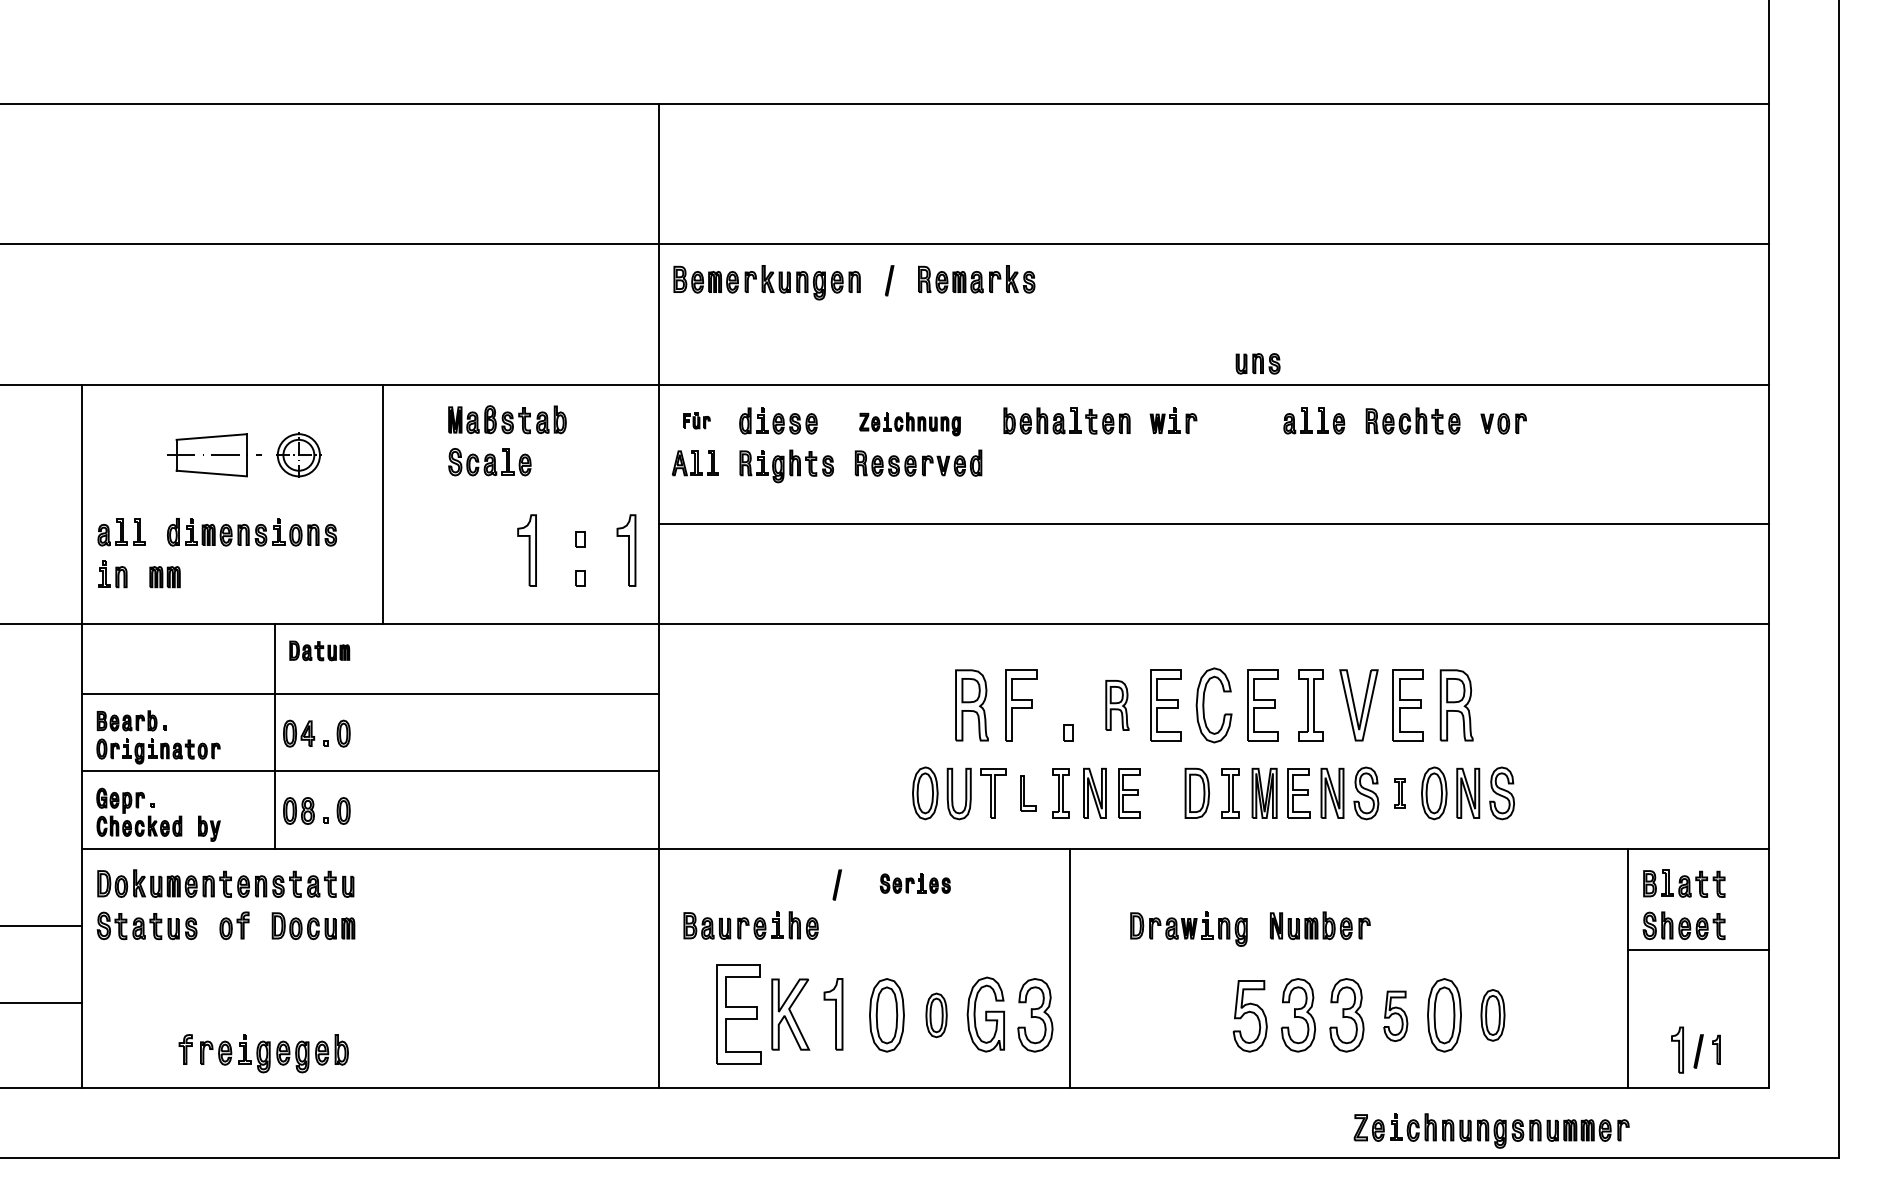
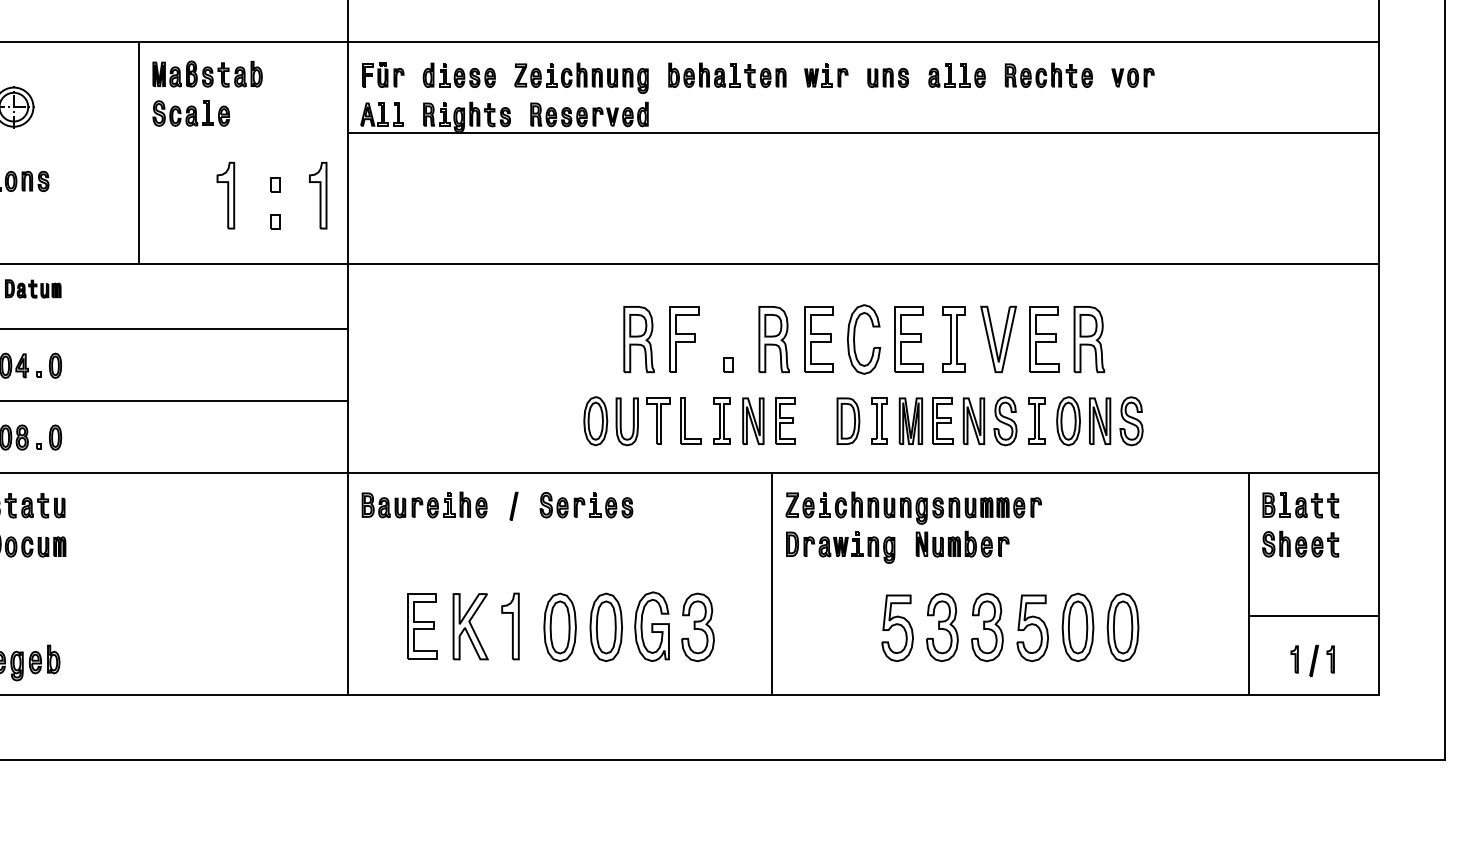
part: (1257, 363) -> (887, 77), moved
part: (696, 420) -> (383, 74), size x1.67
part: (909, 424) -> (581, 78), size x1.43
line: (382, 504) -> (138, 152), moved
line: (1213, 524) -> (863, 133), moved
part: (1117, 705) -> (774, 339), size x1.43
part: (1027, 793) -> (690, 421), size x1.43
part: (1400, 793) -> (1037, 421), size x1.67
part: (915, 883) -> (586, 504), size x1.43
part: (750, 925) -> (424, 504), moved
line: (1698, 950) -> (1313, 616), moved
line: (1070, 967) -> (772, 582), moved
part: (738, 1014) -> (422, 626), size x0.71
part: (936, 1015) -> (606, 627), size x1.67
part: (1492, 1015) -> (1122, 627), size x1.43
part: (1395, 1016) -> (1032, 628), size x1.43
part: (1677, 1049) -> (1294, 659), size x0.62
part: (1491, 1130) -> (913, 507), moved

